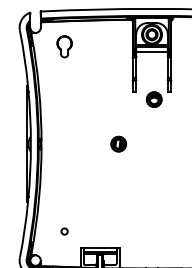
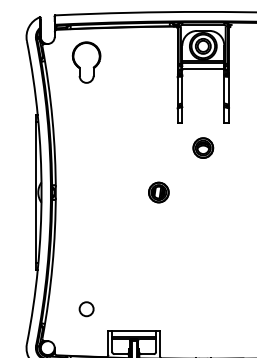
part: (64, 46) -> (86, 62), size x1.43
part: (154, 99) -> (203, 147), moved
circle: (64, 231) -> (86, 309), size x1.67

